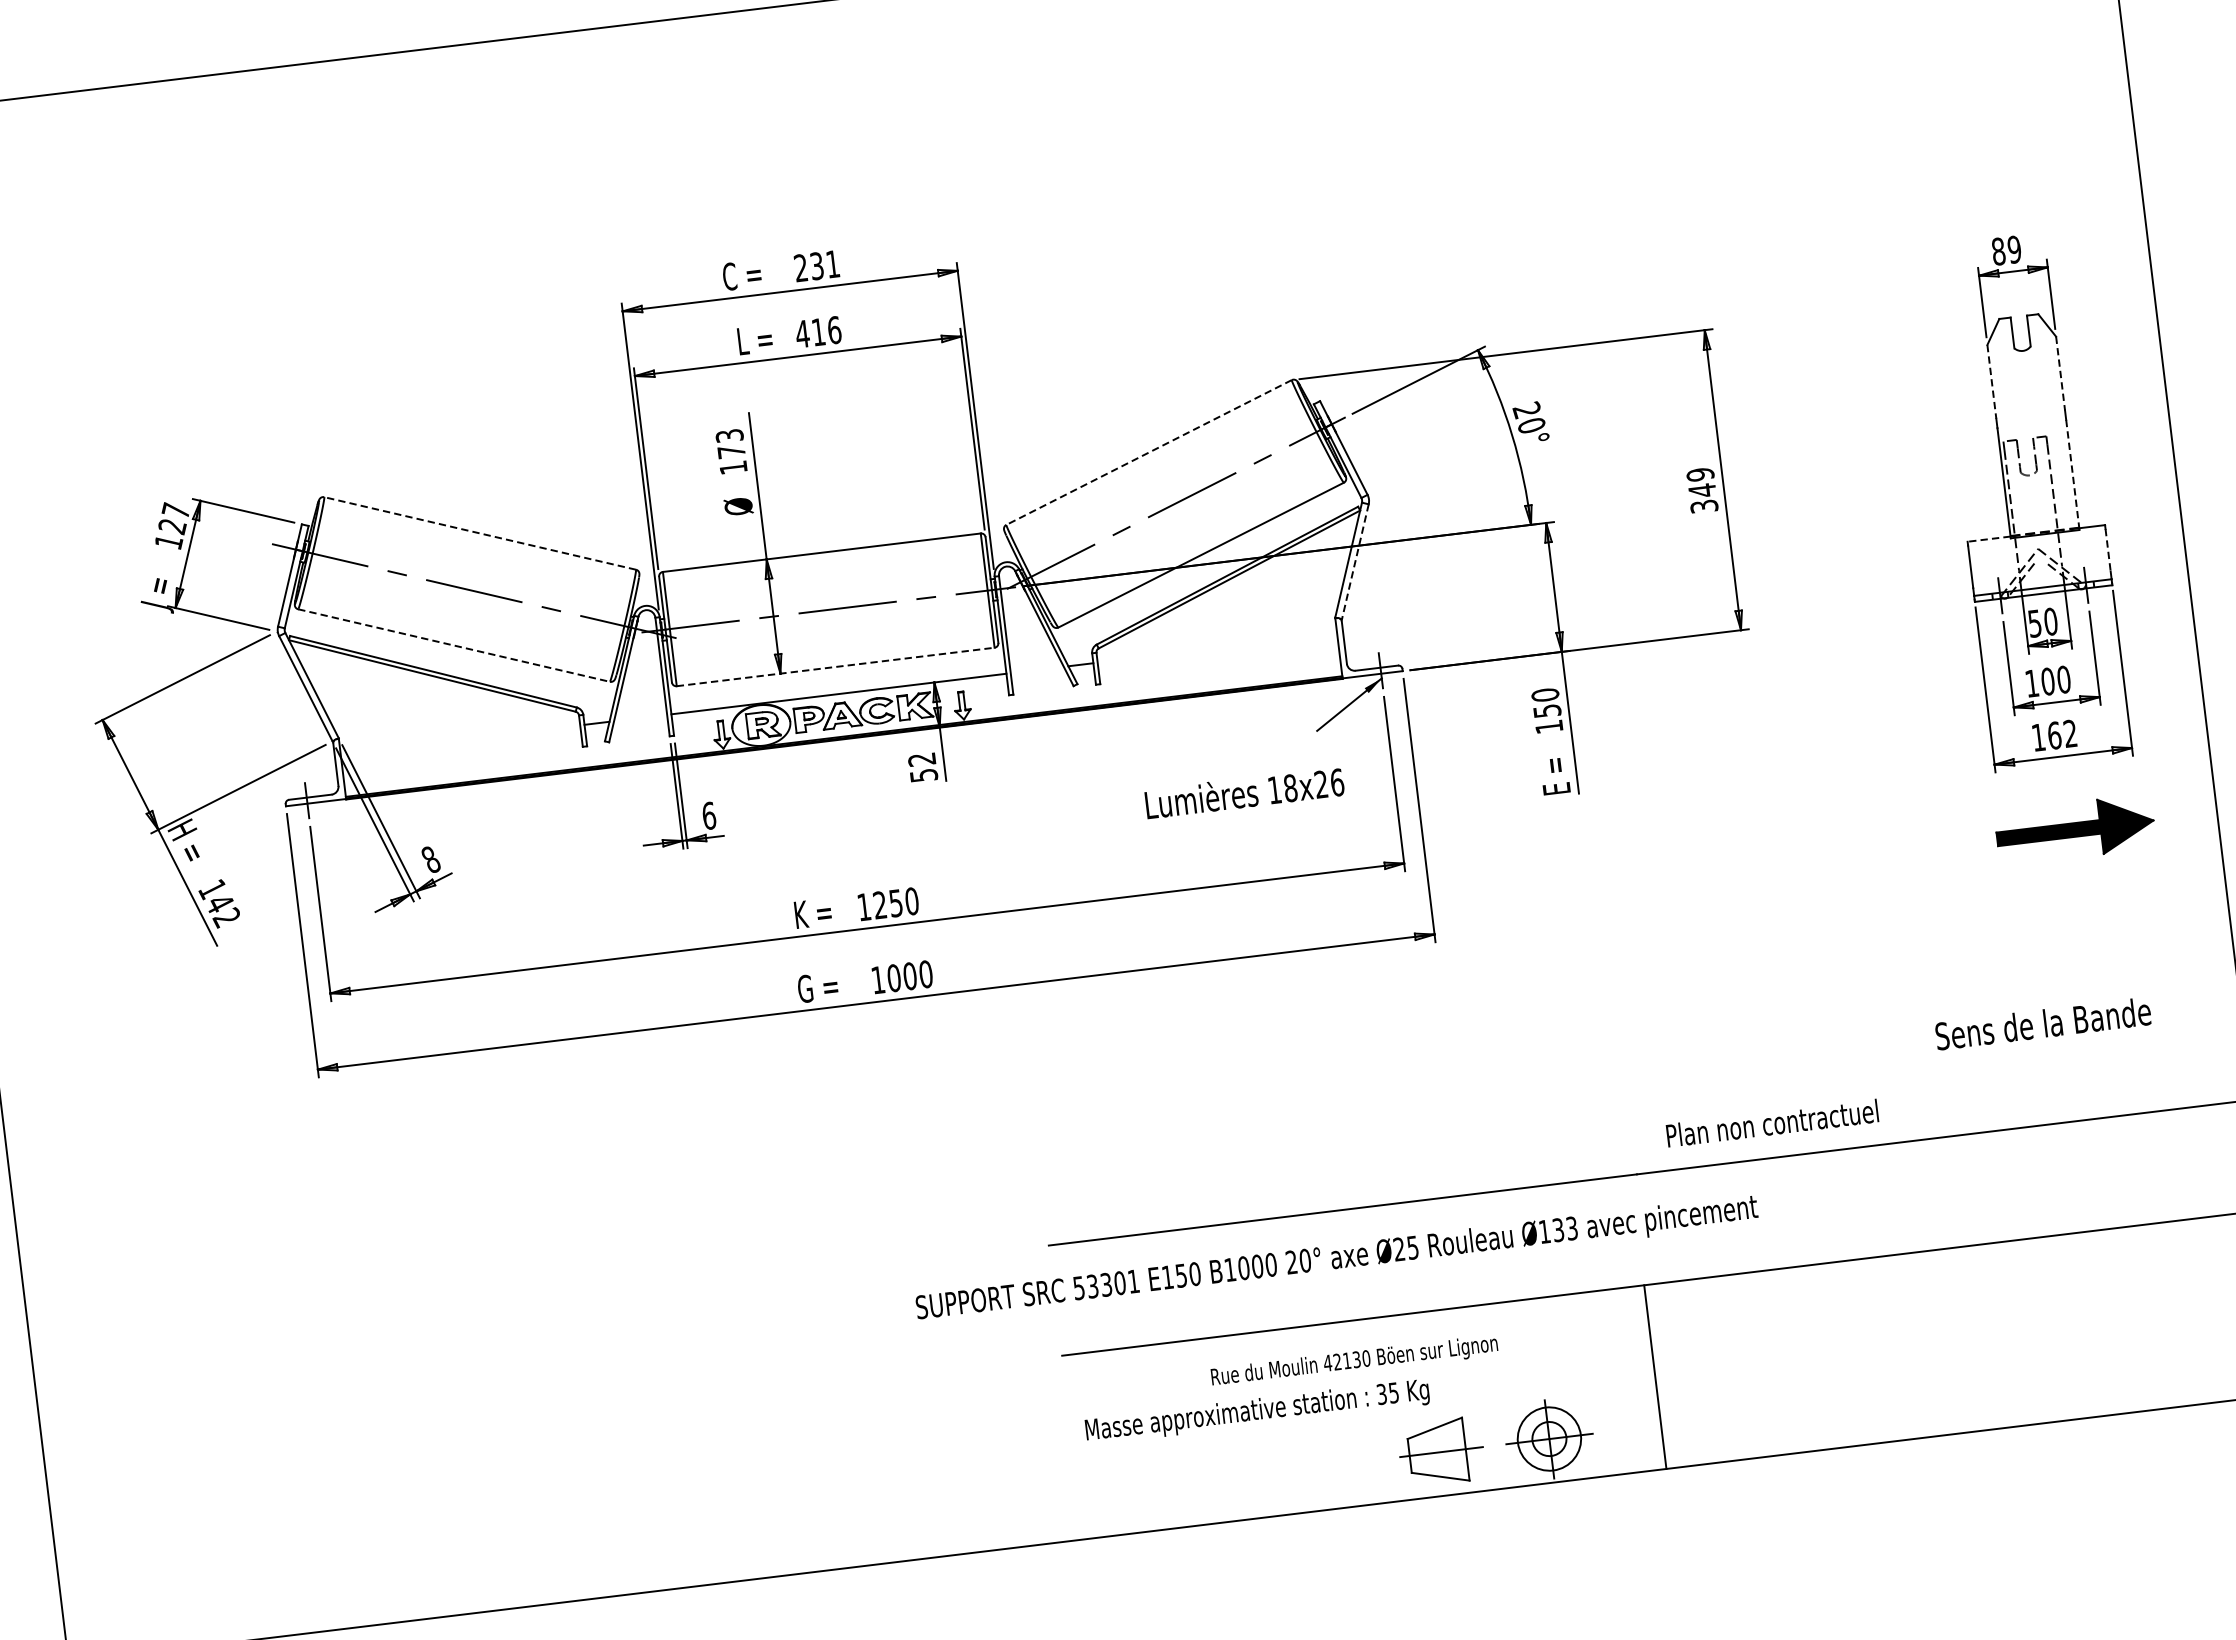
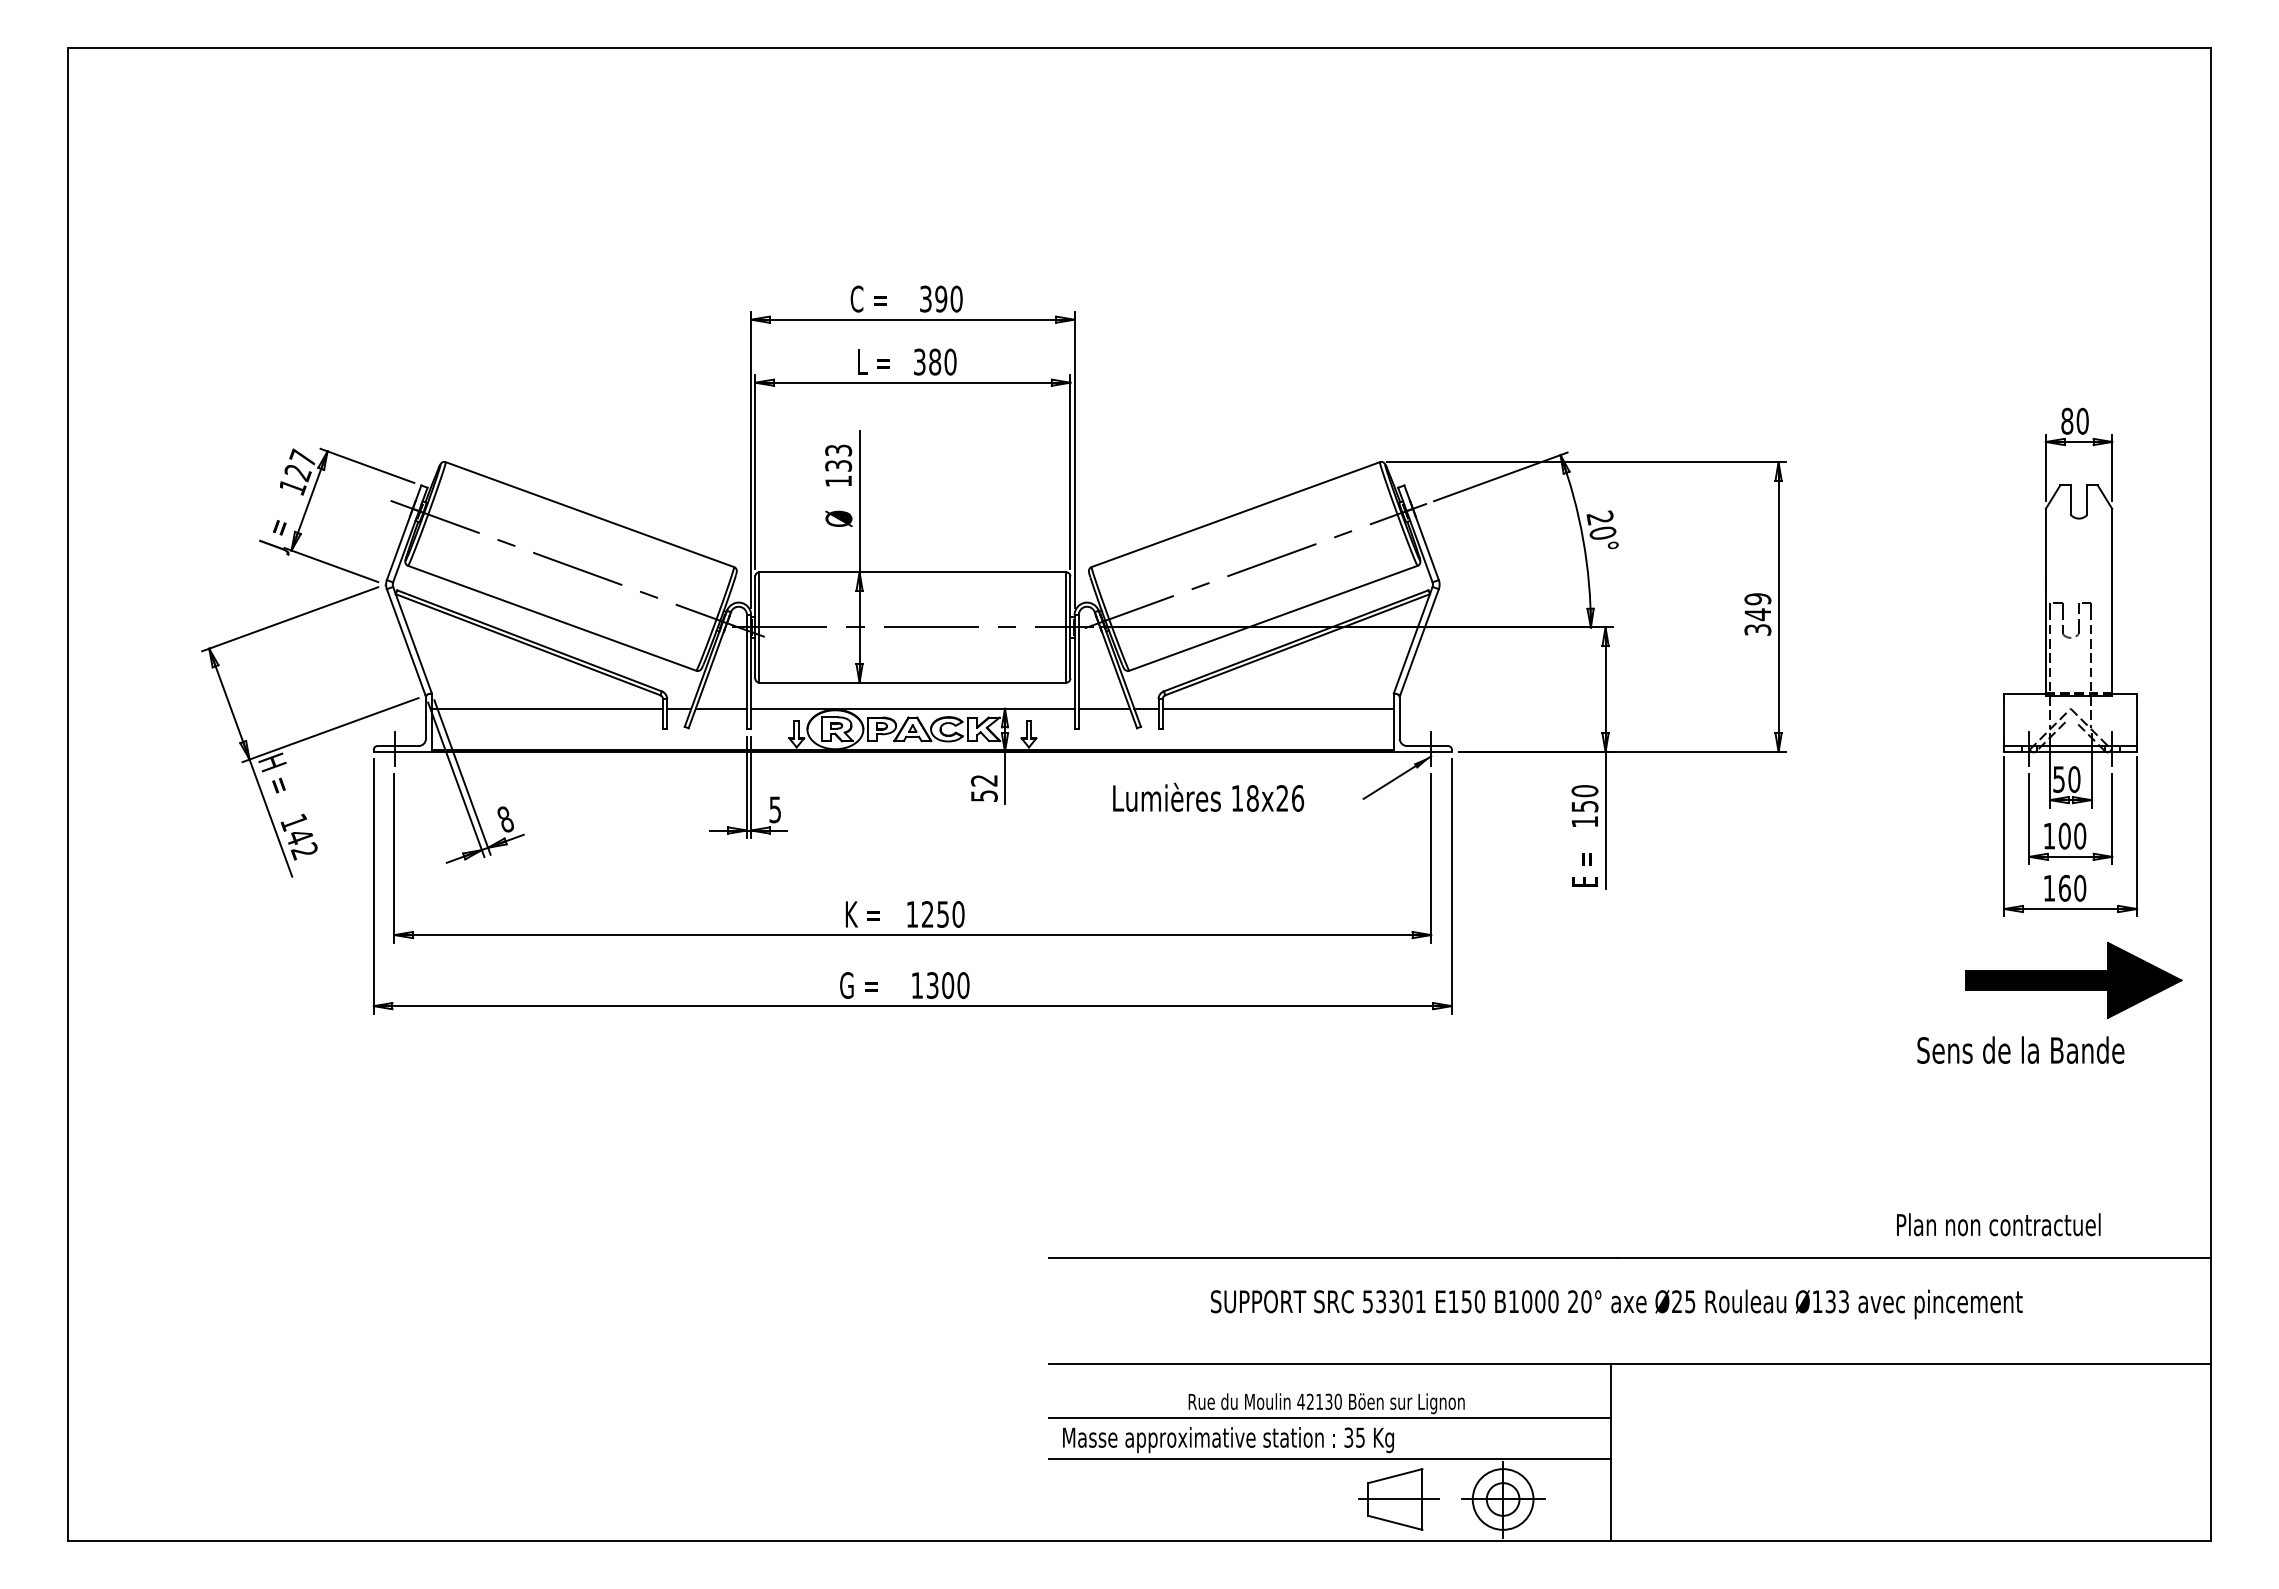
text: (2014, 249) -> (2082, 421), 89 -> 80
text: (817, 265) -> (941, 298), 231 -> 390
text: (817, 331) -> (934, 361), 416 -> 380
line: (2060, 373) -> (2112, 544), dashed -> solid
line: (1991, 381) -> (2045, 544), dashed -> solid
text: (731, 451) -> (838, 465), 173 -> 133
line: (1148, 452) -> (1235, 514), dashed -> solid
line: (2073, 475) -> (2112, 642), dashed -> solid
line: (479, 533) -> (589, 514), dashed -> solid
line: (1989, 538) -> (2025, 693), dashed -> solid
line: (2108, 550) -> (2137, 718), dashed -> solid
line: (1355, 561) -> (1419, 642), dashed -> solid
line: (454, 645) -> (552, 618), dashed -> solid
line: (1216, 648) -> (1277, 708), added
line: (836, 666) -> (913, 682), dashed -> solid
line: (1036, 669) -> (1103, 708), added
line: (639, 717) -> (720, 708), added
text: (2070, 733) -> (2080, 888), 162 -> 160
line: (460, 739) -> (547, 708), added
text: (1244, 791) -> (1208, 796), moved
text: (709, 815) -> (775, 809), 6 -> 5
part: (2075, 830) -> (2073, 980), size x1.43
text: (893, 978) -> (932, 985), 1000 -> 1300
text: (2042, 1023) -> (2020, 1049), moved
text: (1772, 1123) -> (1998, 1224), moved
text: (1336, 1259) -> (1616, 1304), moved
line: (1360, 1376) -> (1330, 1418), added
line: (1365, 1419) -> (1330, 1459), added

